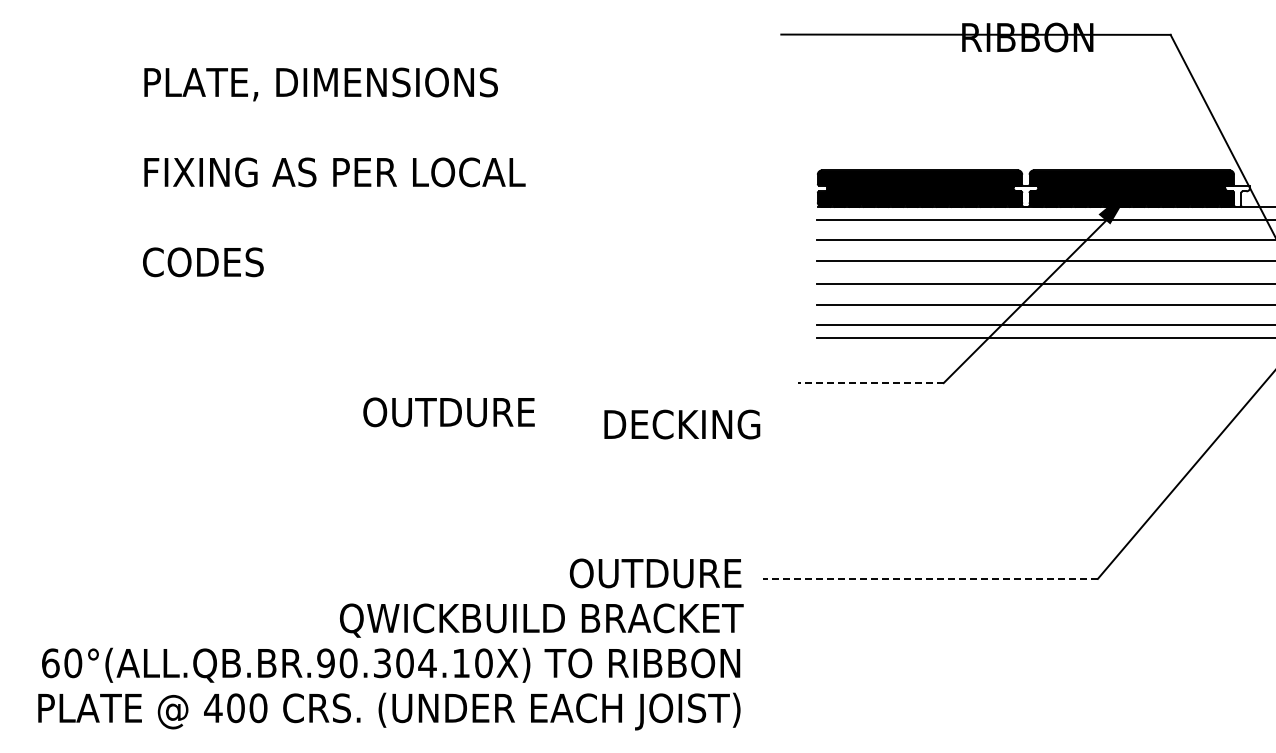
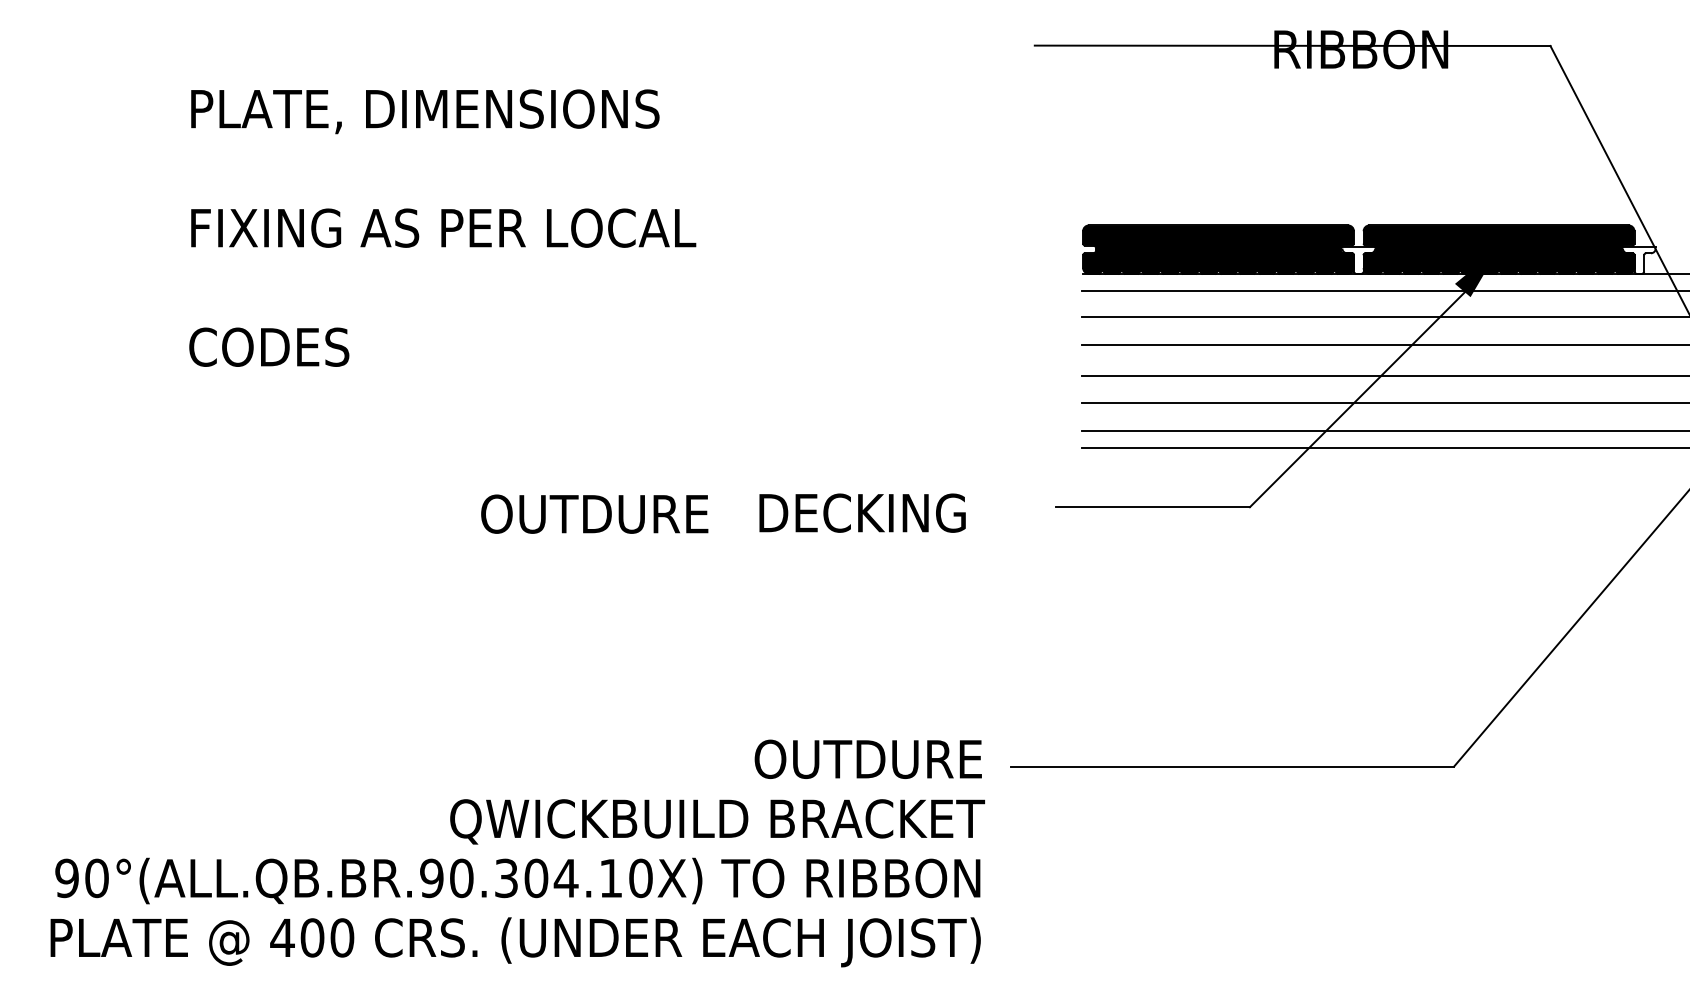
line: (870, 383) -> (1152, 507), dashed -> solid
text: (448, 412) -> (594, 514), moved
text: (682, 424) -> (862, 513), moved
line: (930, 578) -> (1232, 766), dashed -> solid
text: (50, 663) -> (66, 878), 60°(ALL.QB.BR.90.304.10X) -> 90°(ALL.QB.BR.90.304.10X)

